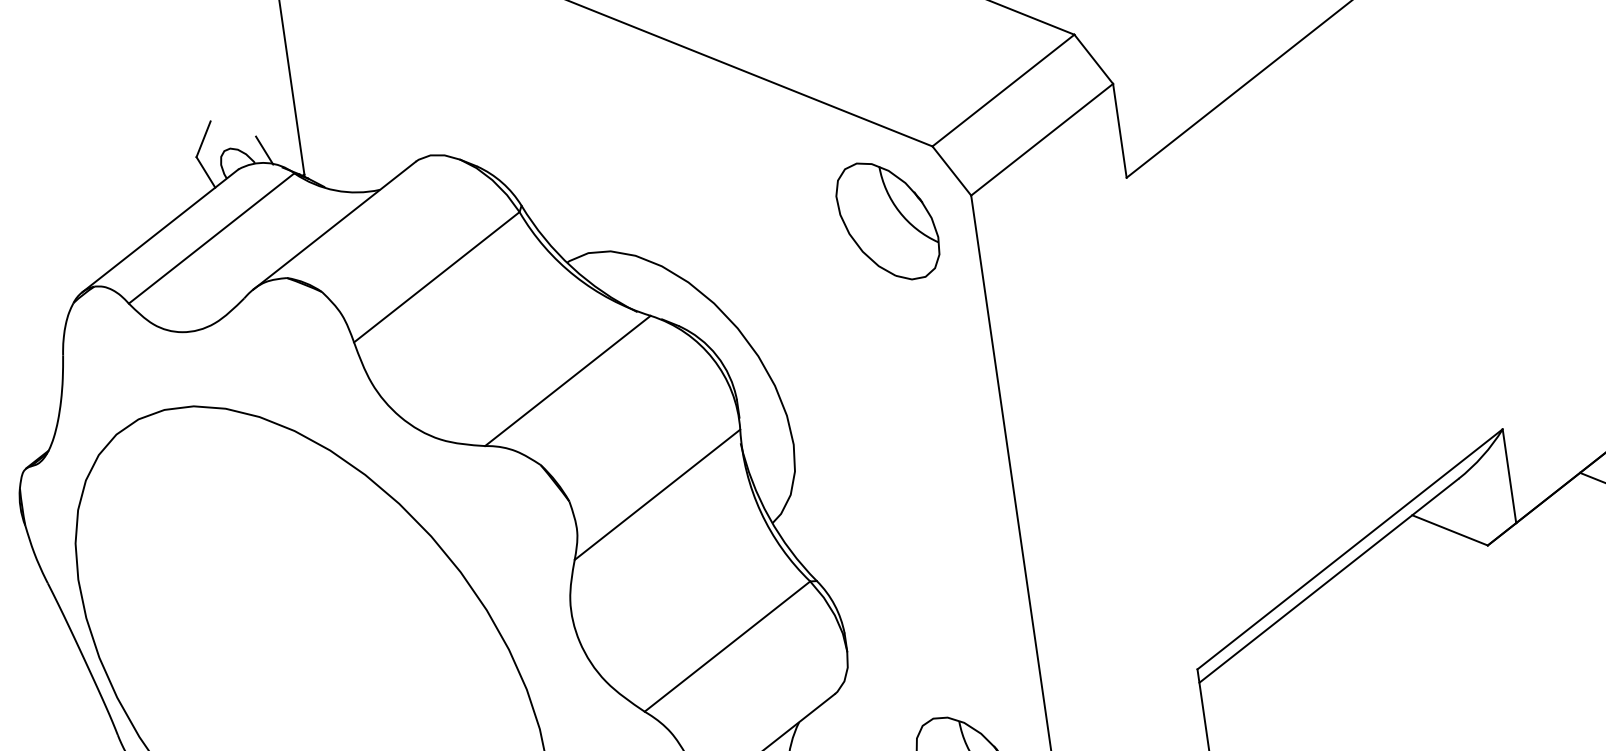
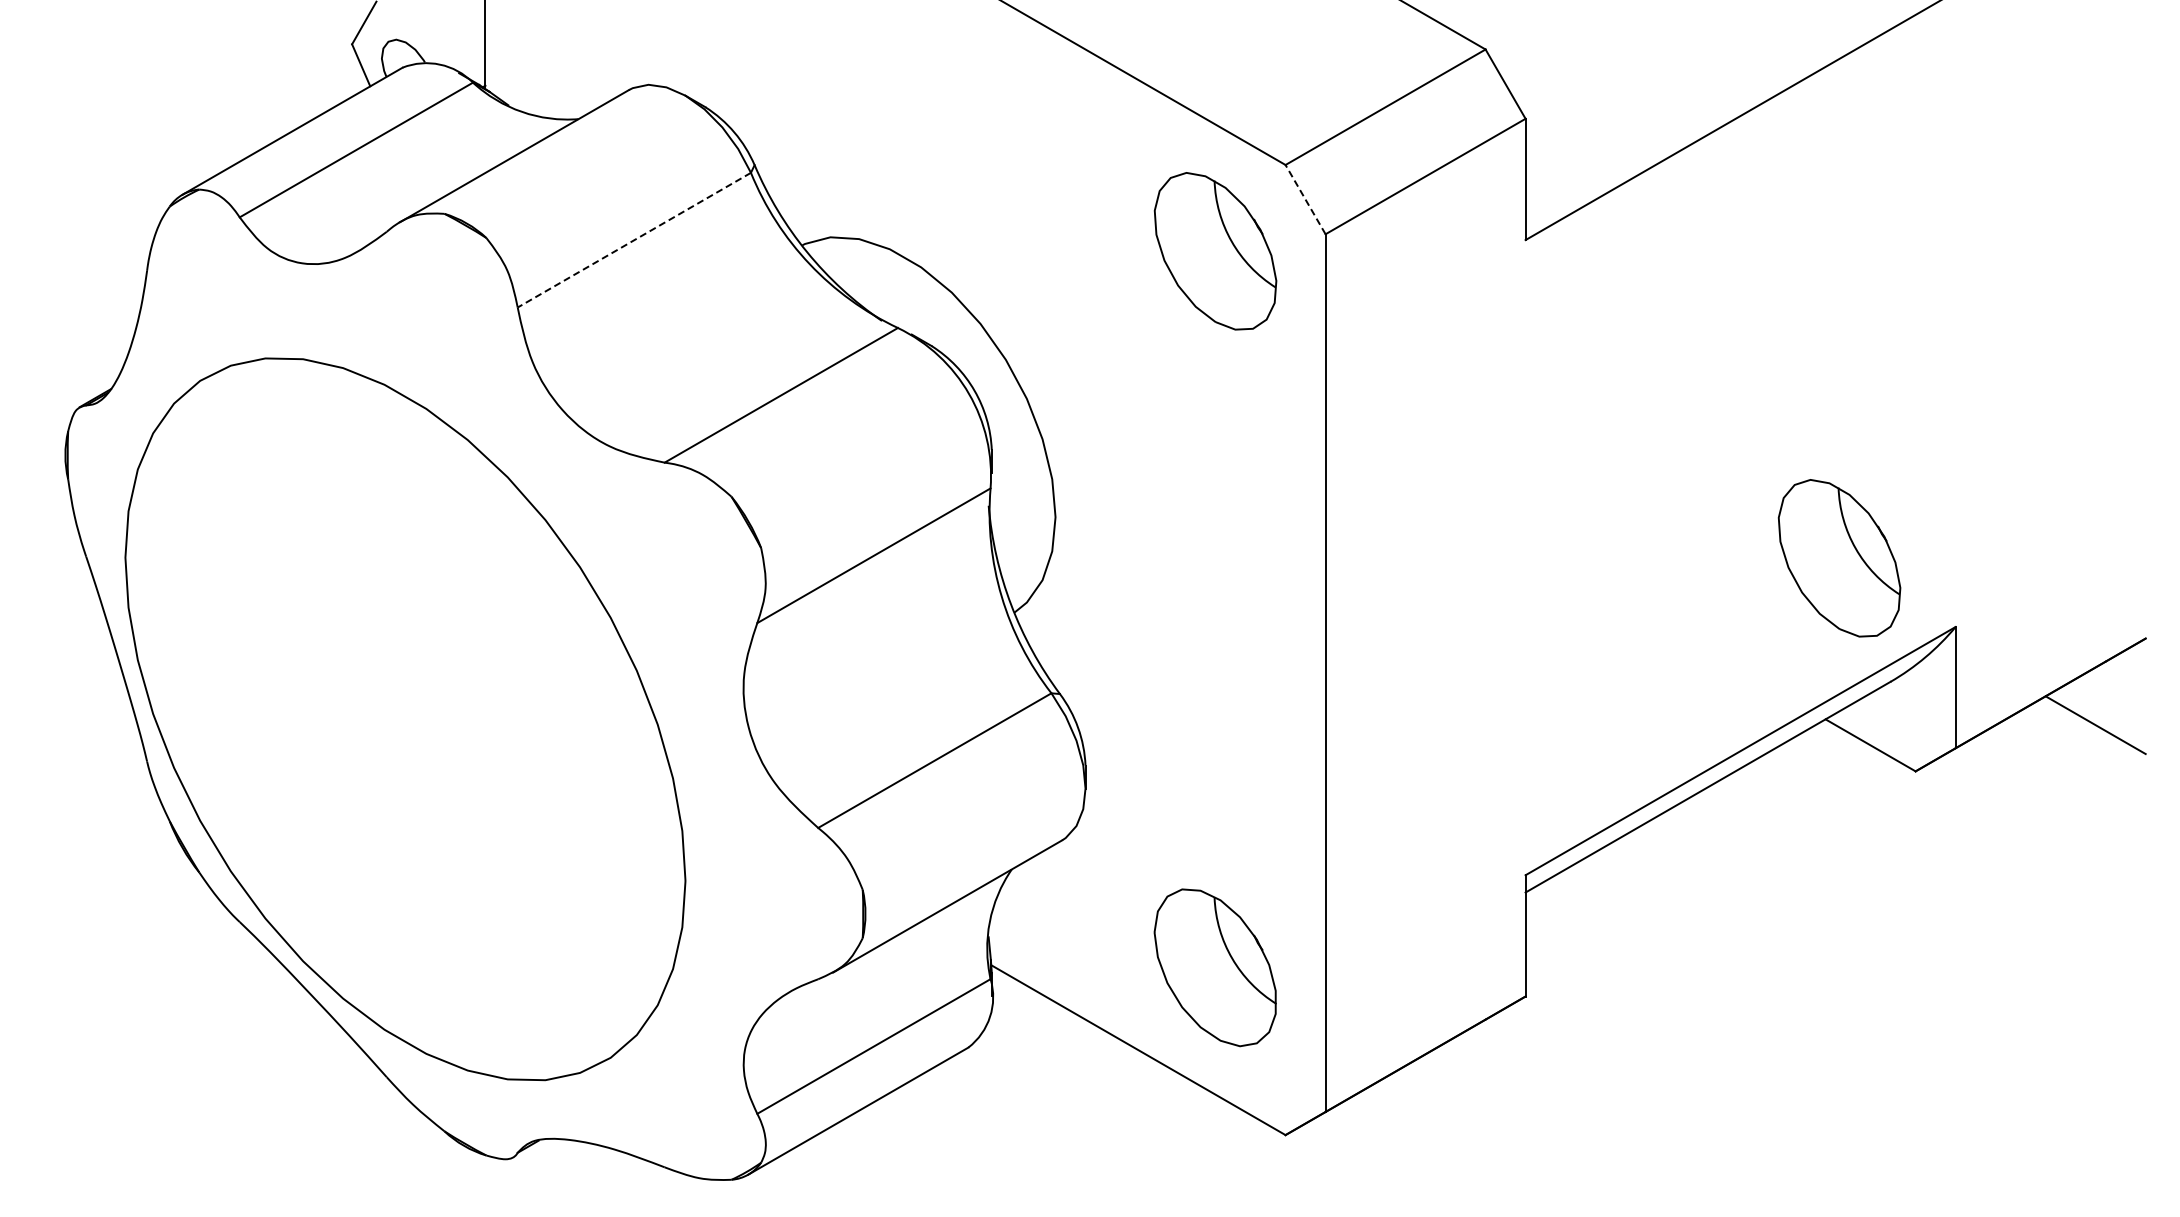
line: (264, 150) -> (439, 48), removed
line: (951, 170) -> (1305, 199), solid -> dashed
line: (436, 277) -> (634, 240), solid -> dashed
part: (1405, 389) -> (1839, 558), added

